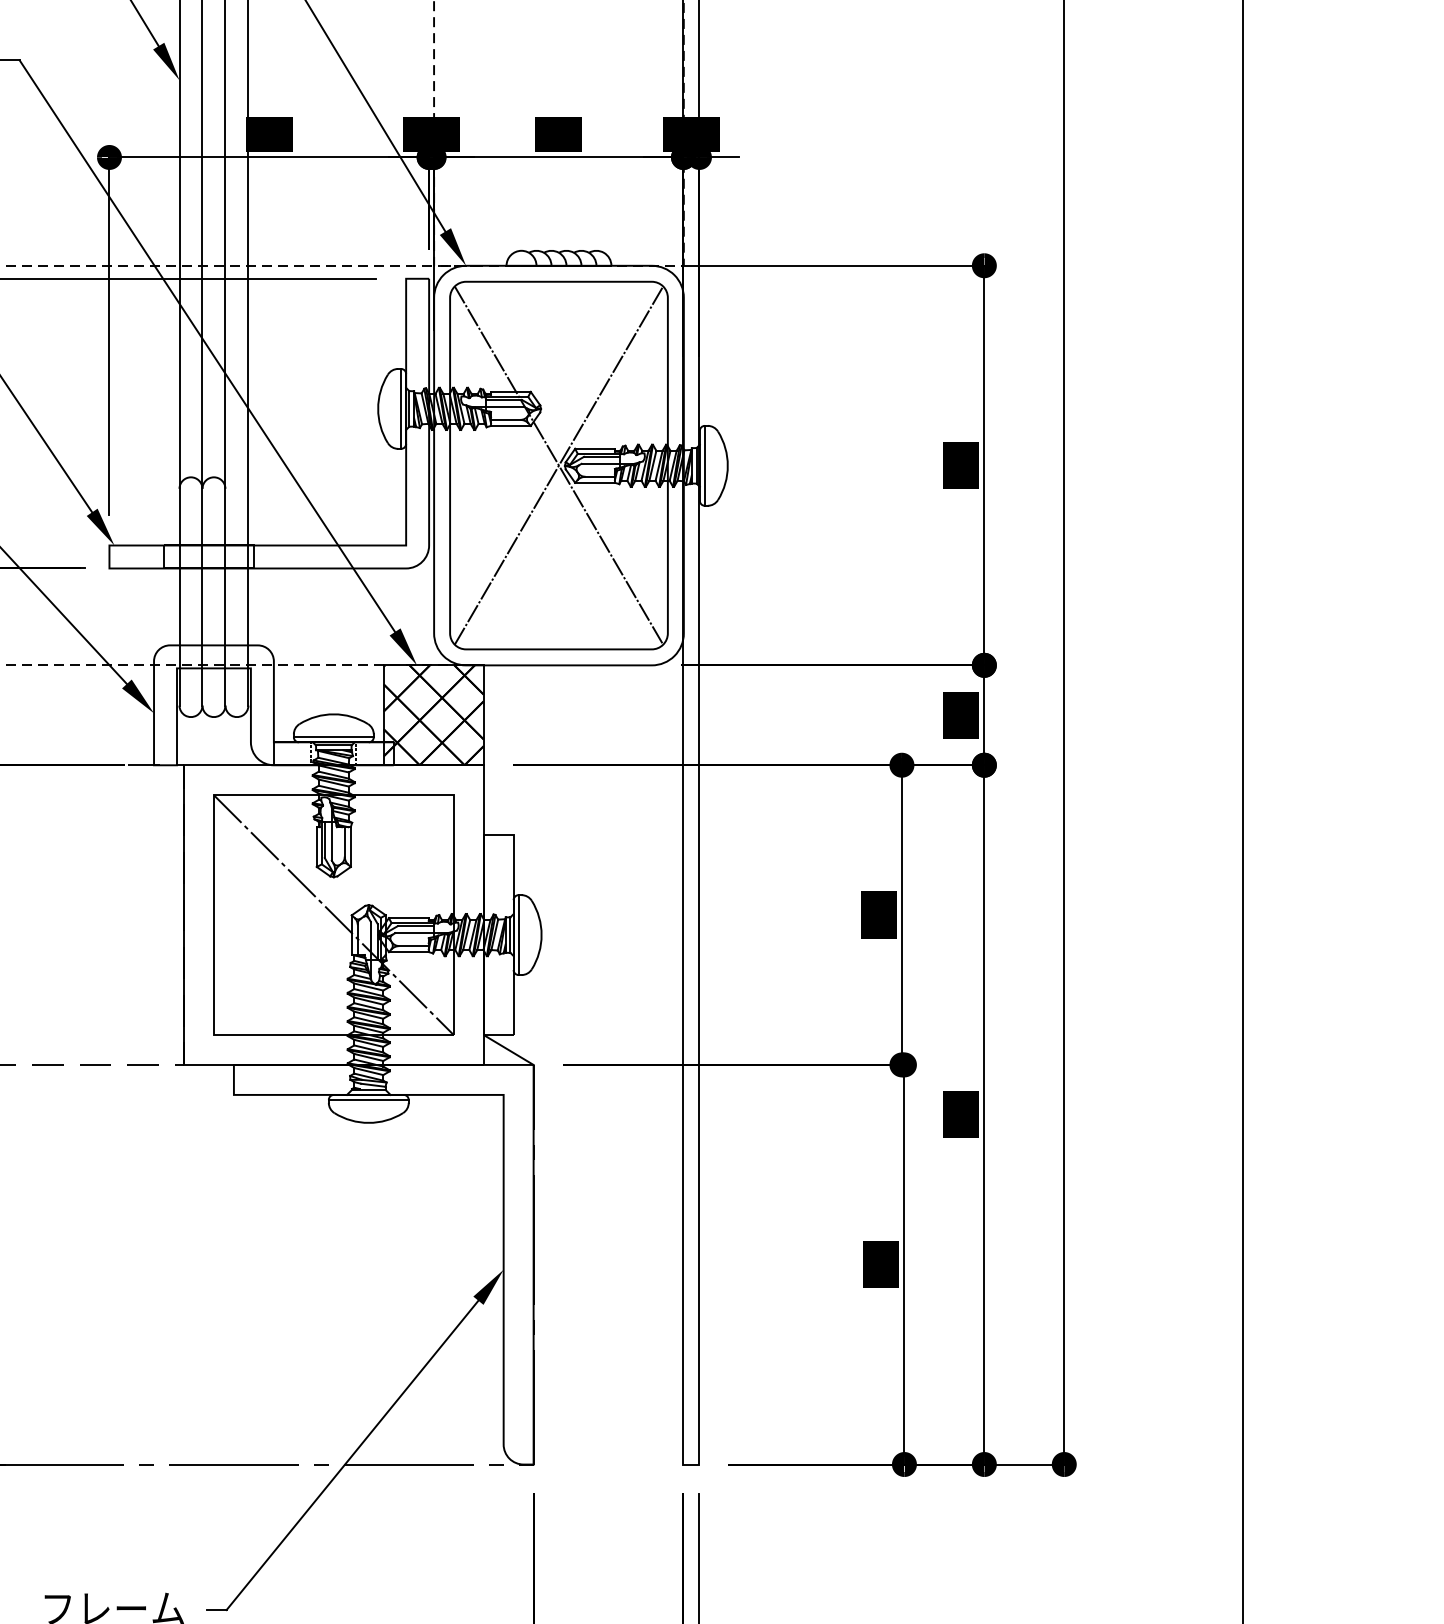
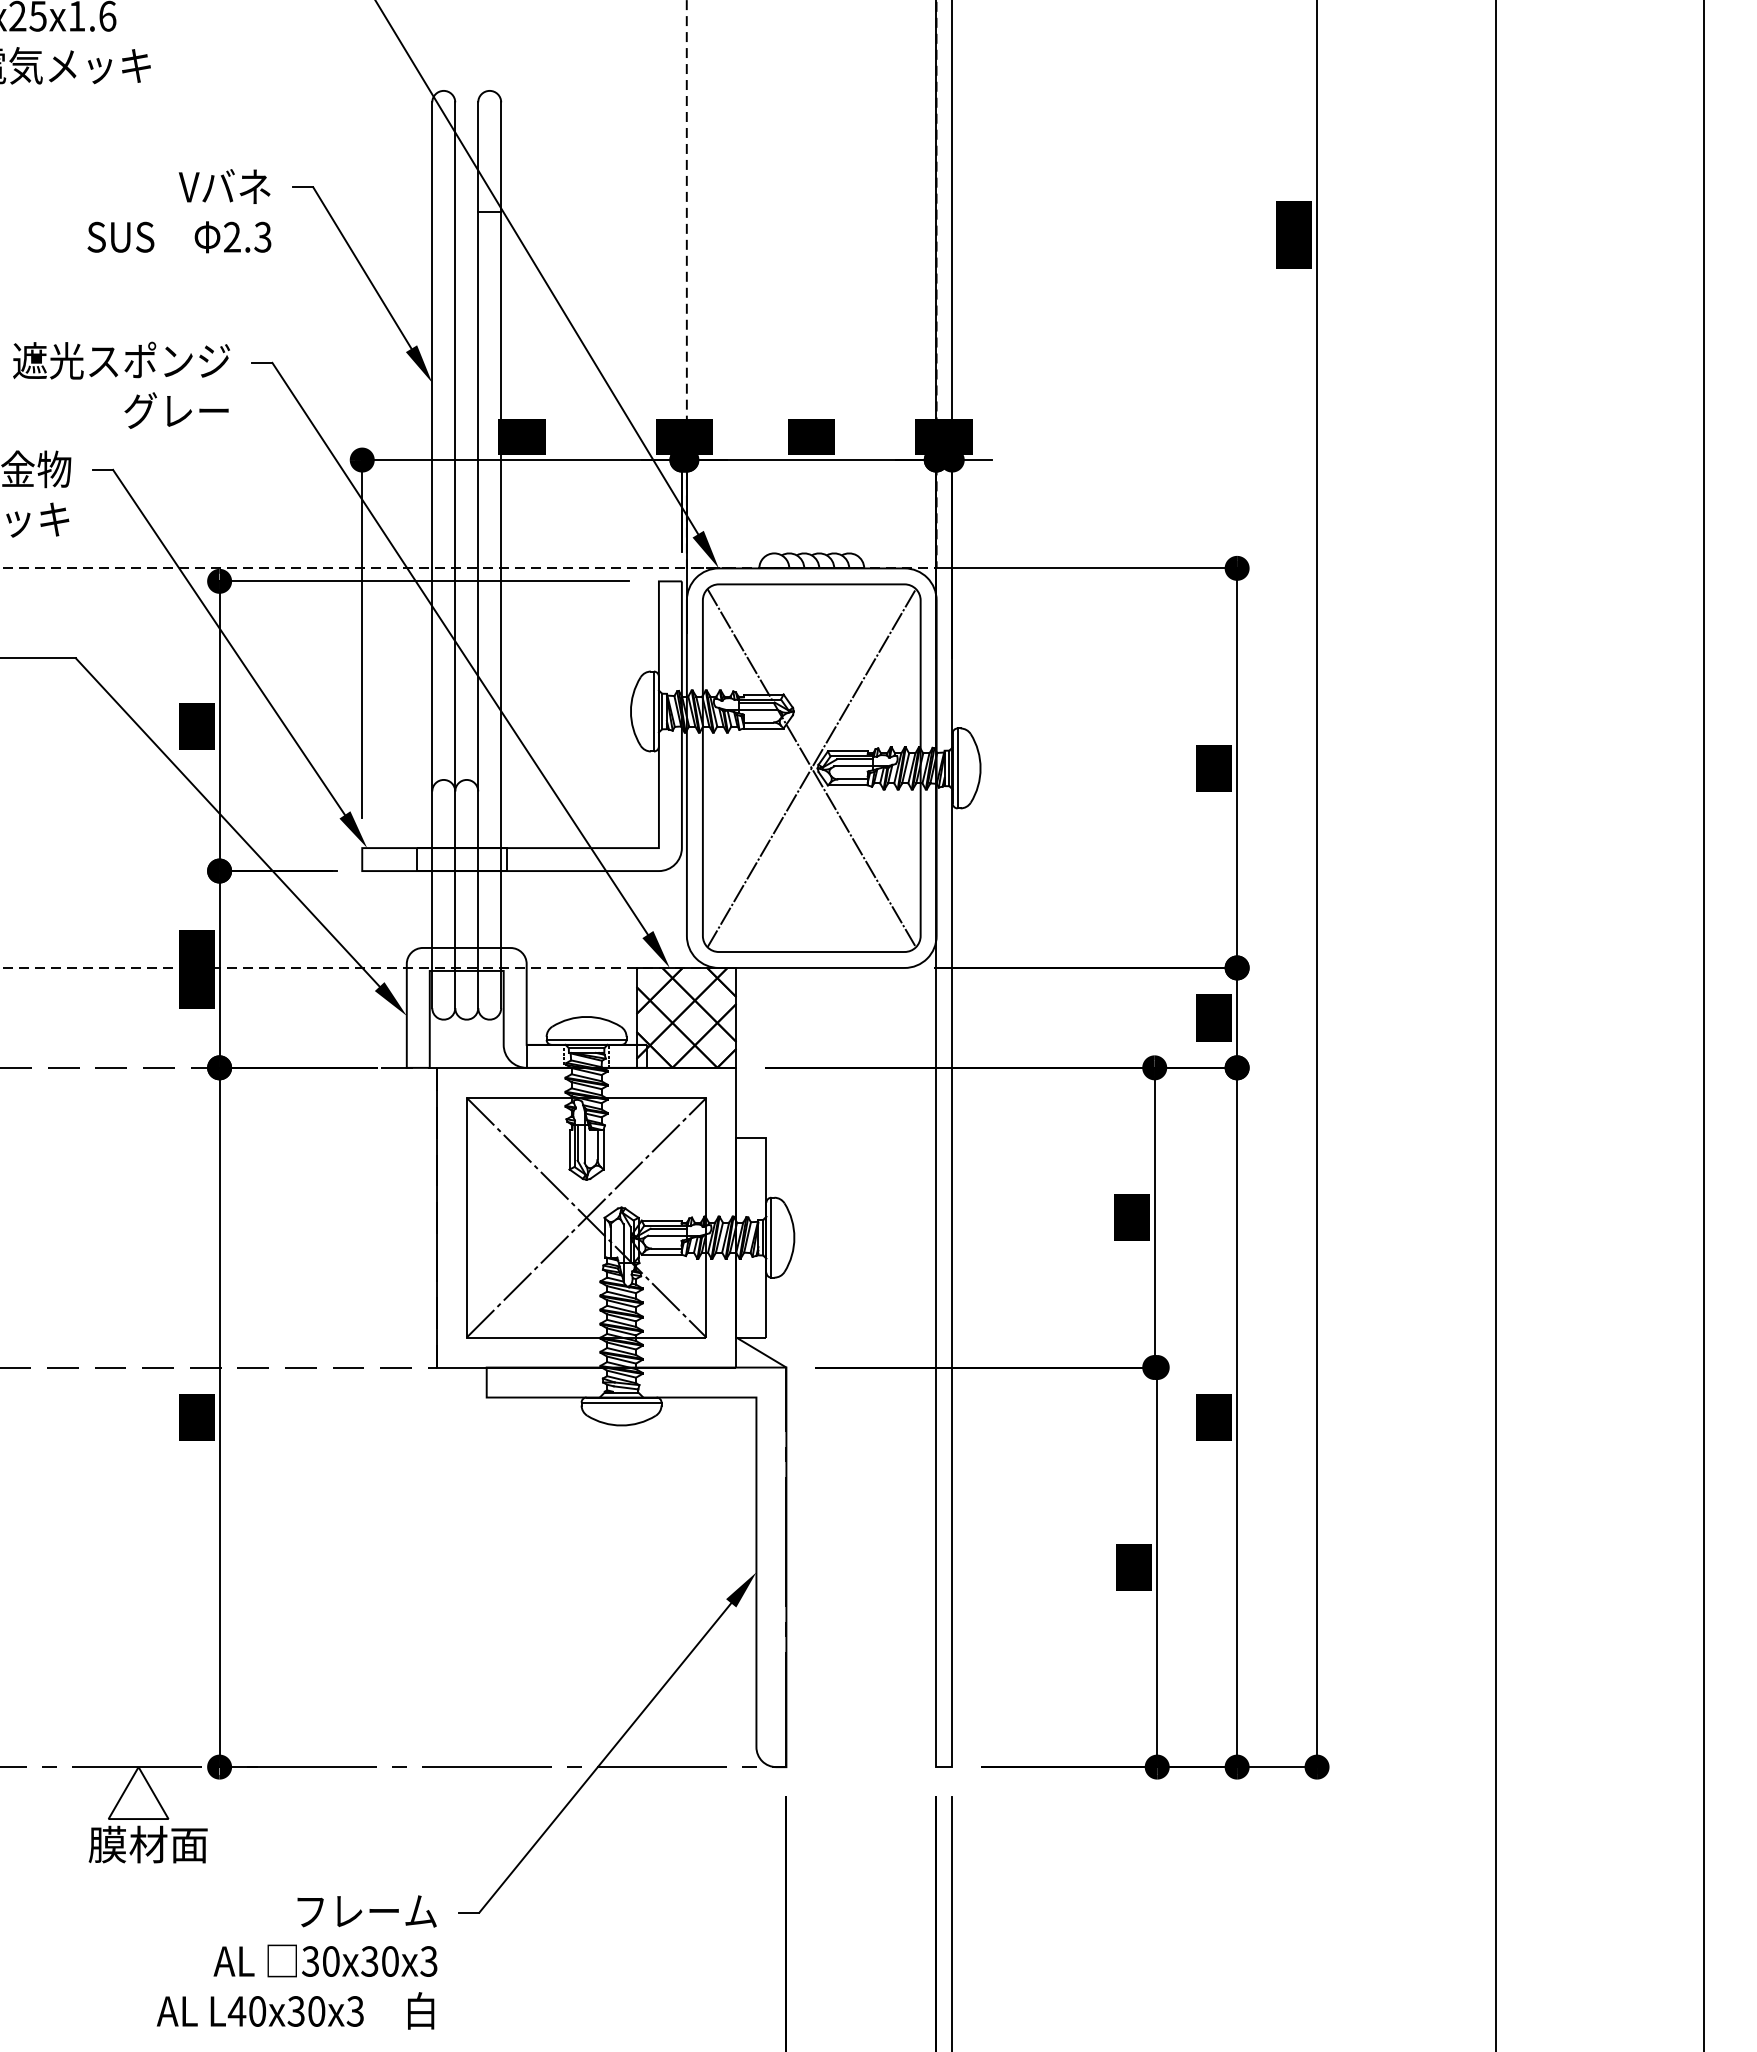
line: (333, 914) -> (586, 1217), added

